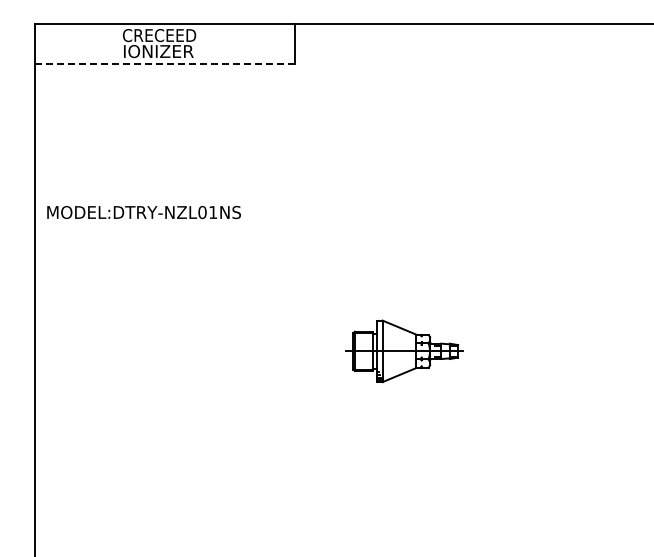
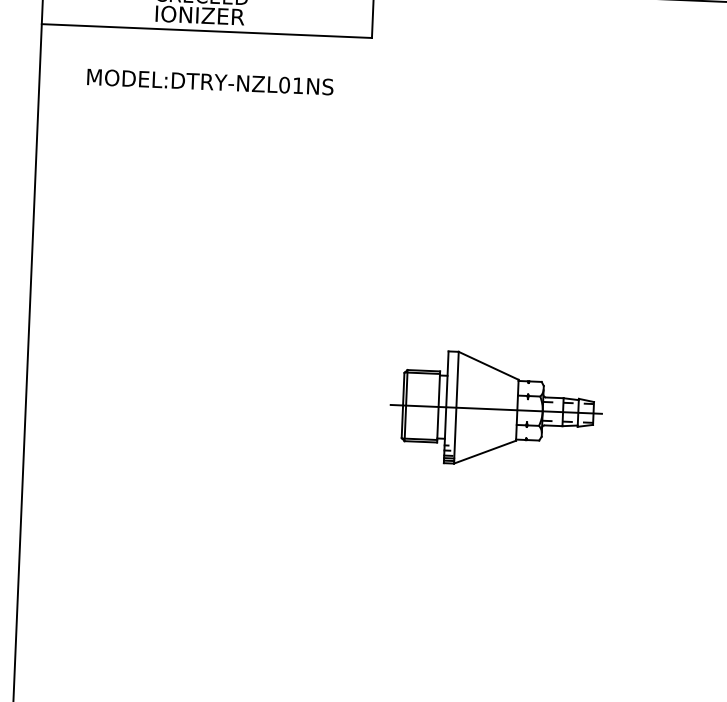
line: (164, 63) -> (206, 31), dashed -> solid
text: (143, 212) -> (209, 82), moved
part: (404, 351) -> (496, 409), size x1.43

